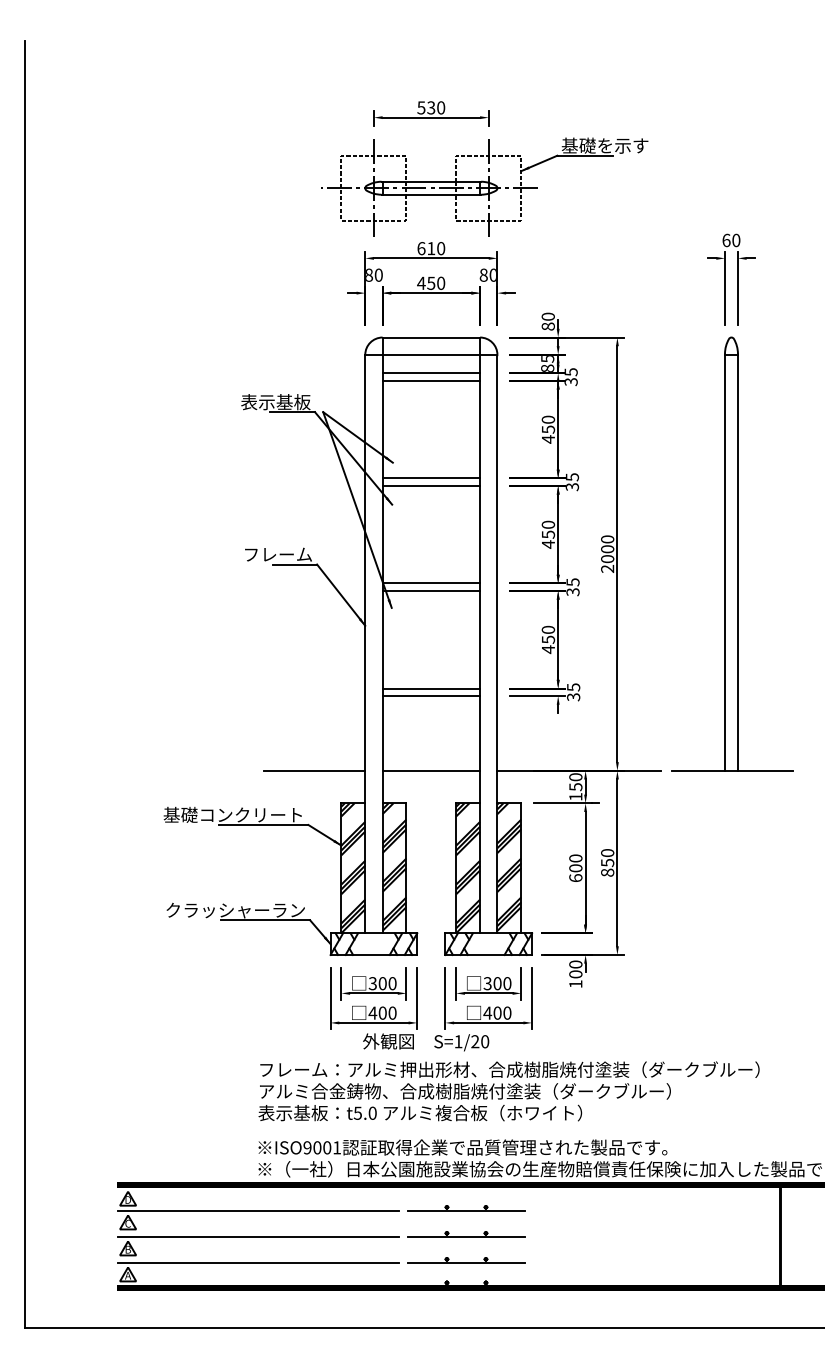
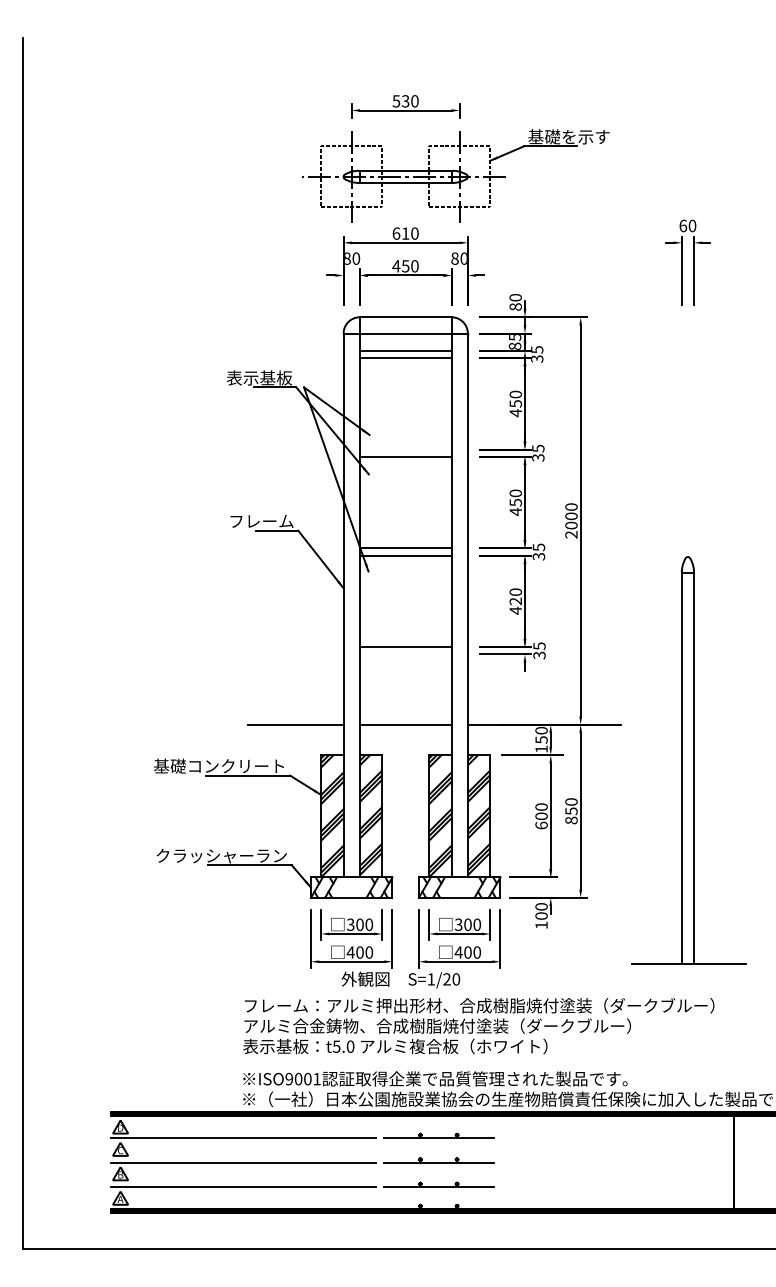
line: (431, 478) -> (405, 449), removed
part: (732, 553) -> (688, 760), moved
text: (548, 639) -> (515, 601), 450 -> 420
line: (431, 696) -> (405, 654), removed

